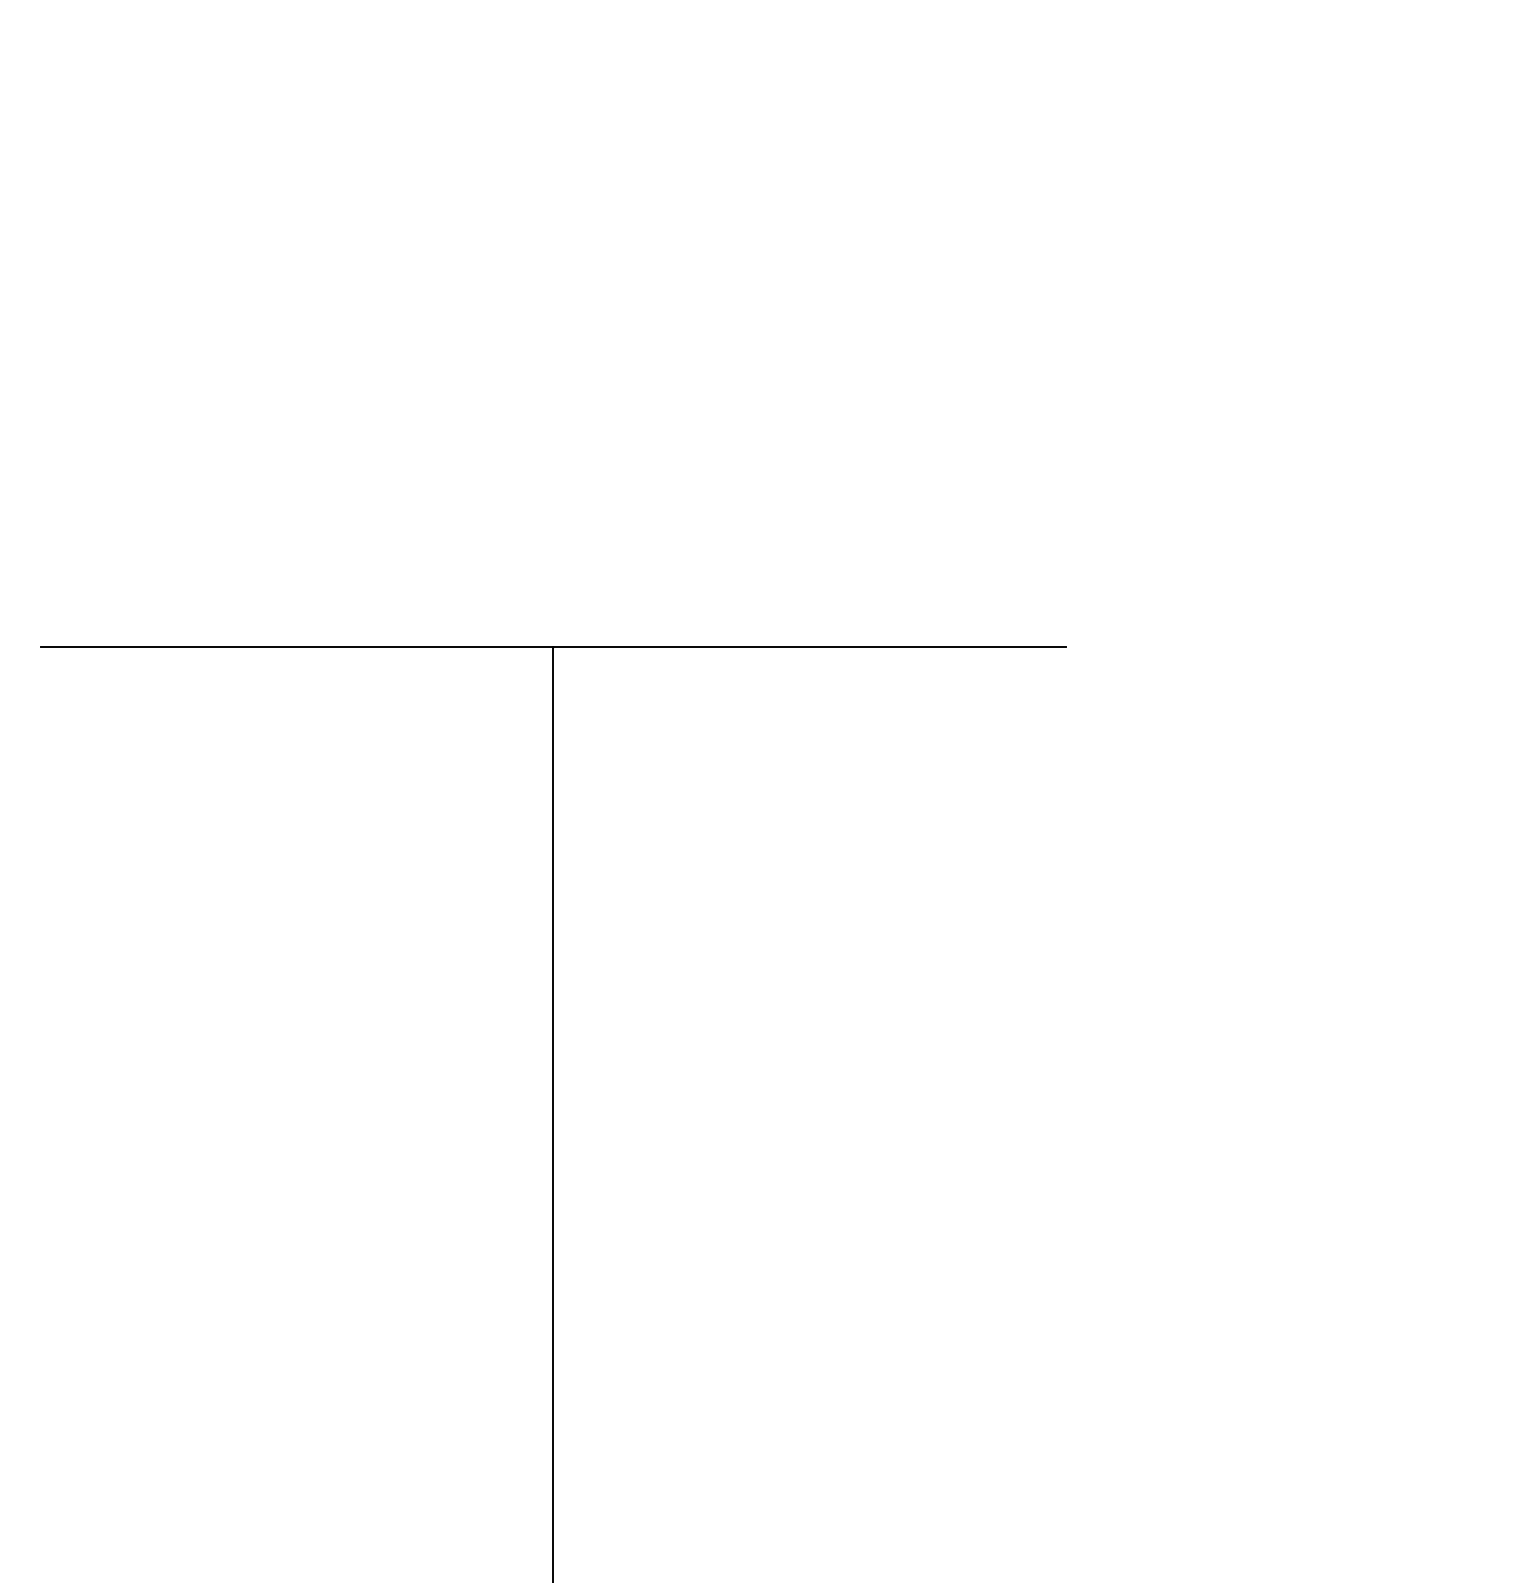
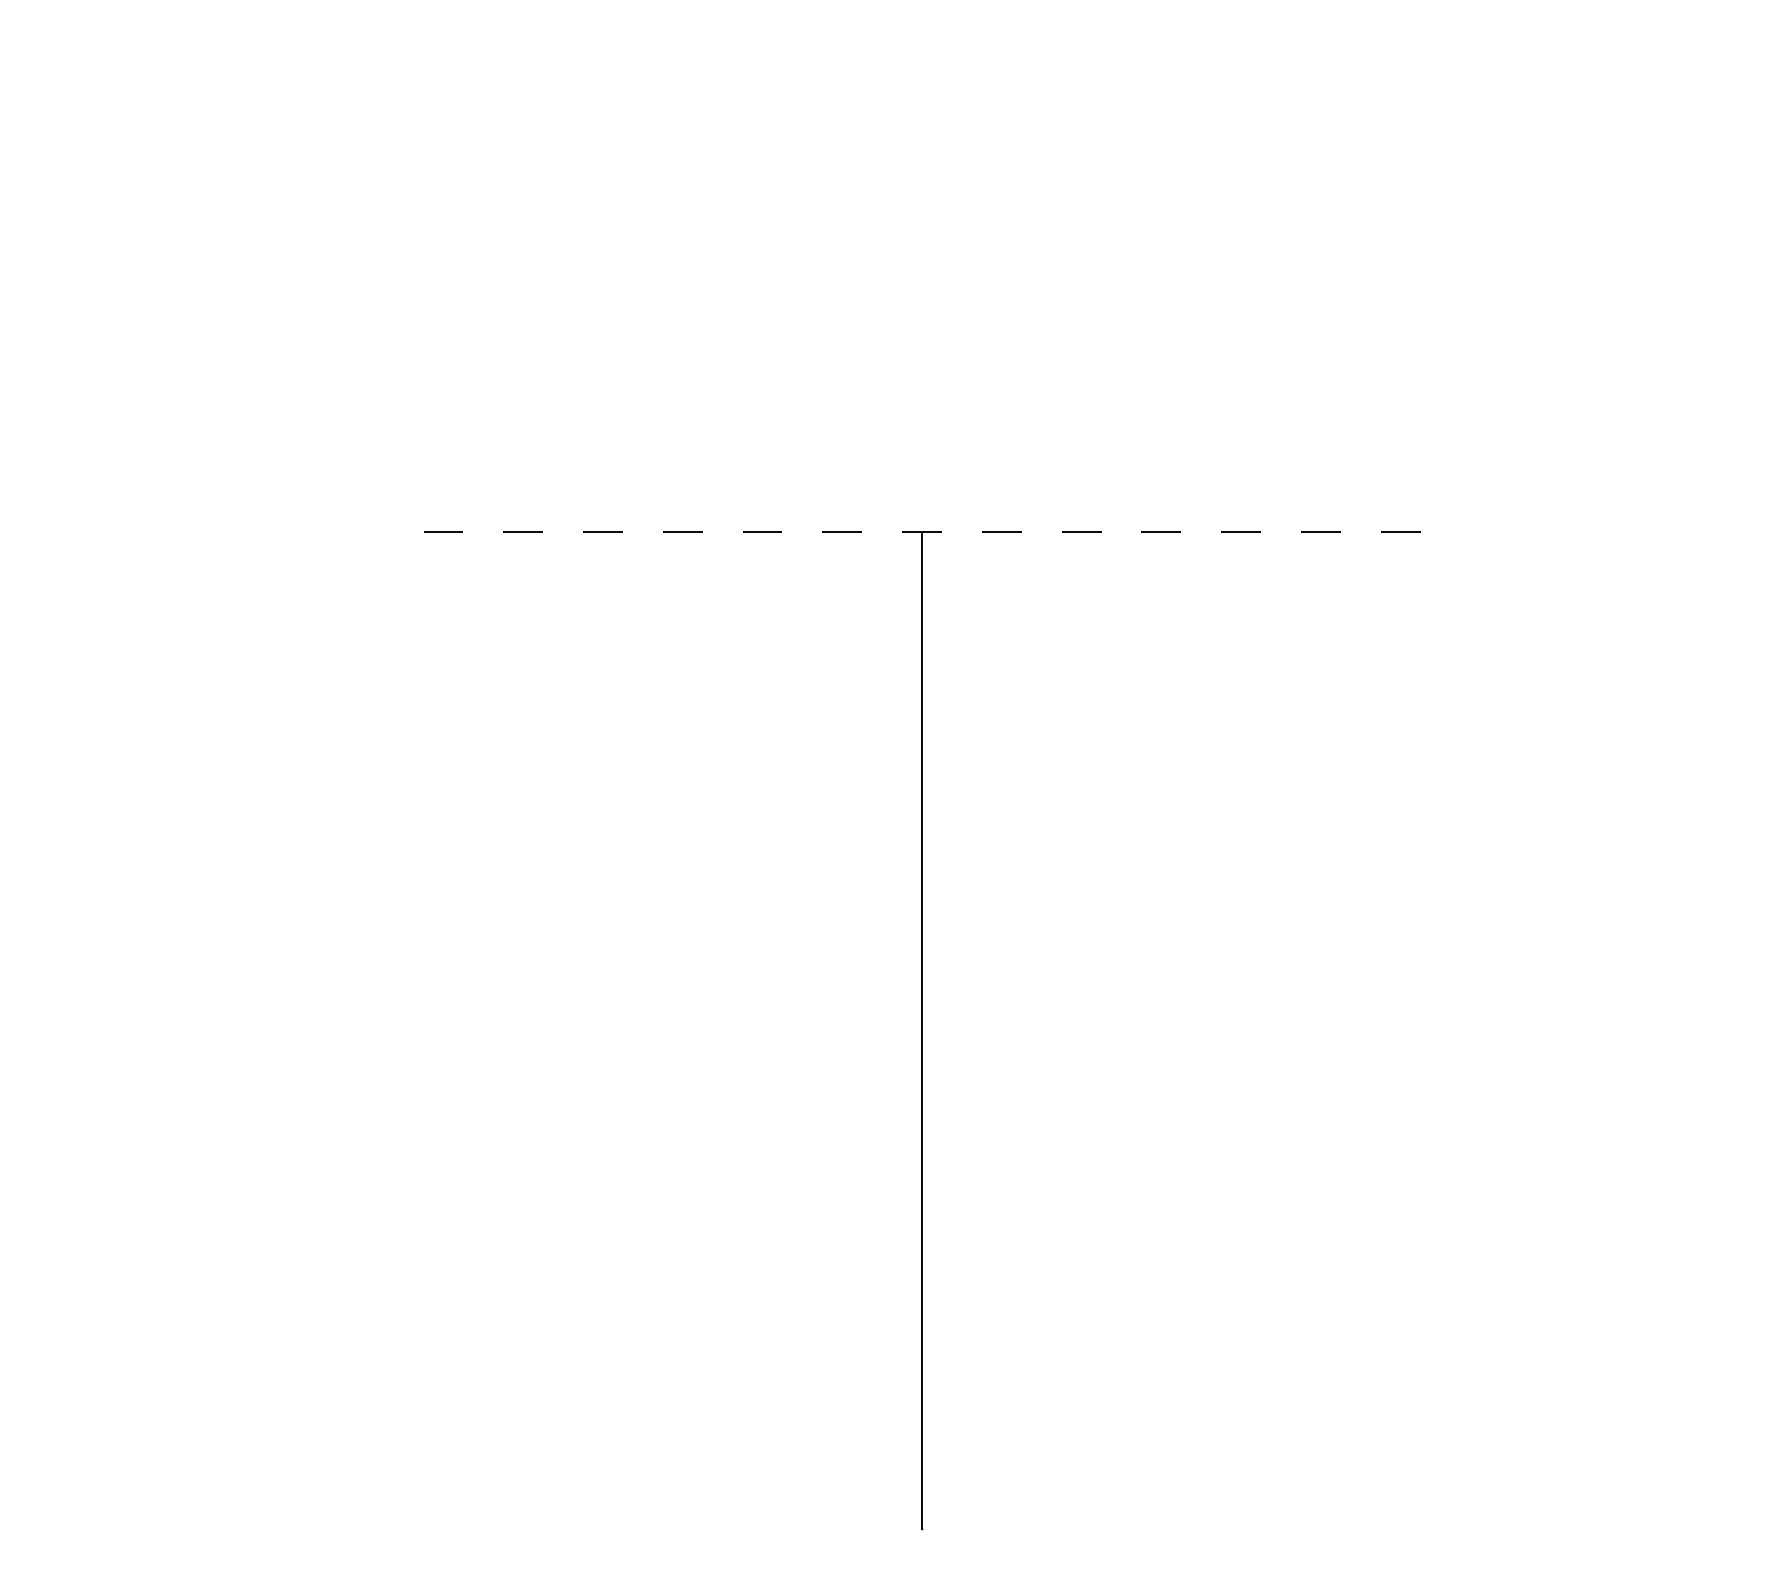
line: (553, 646) -> (922, 531), solid -> dashed

